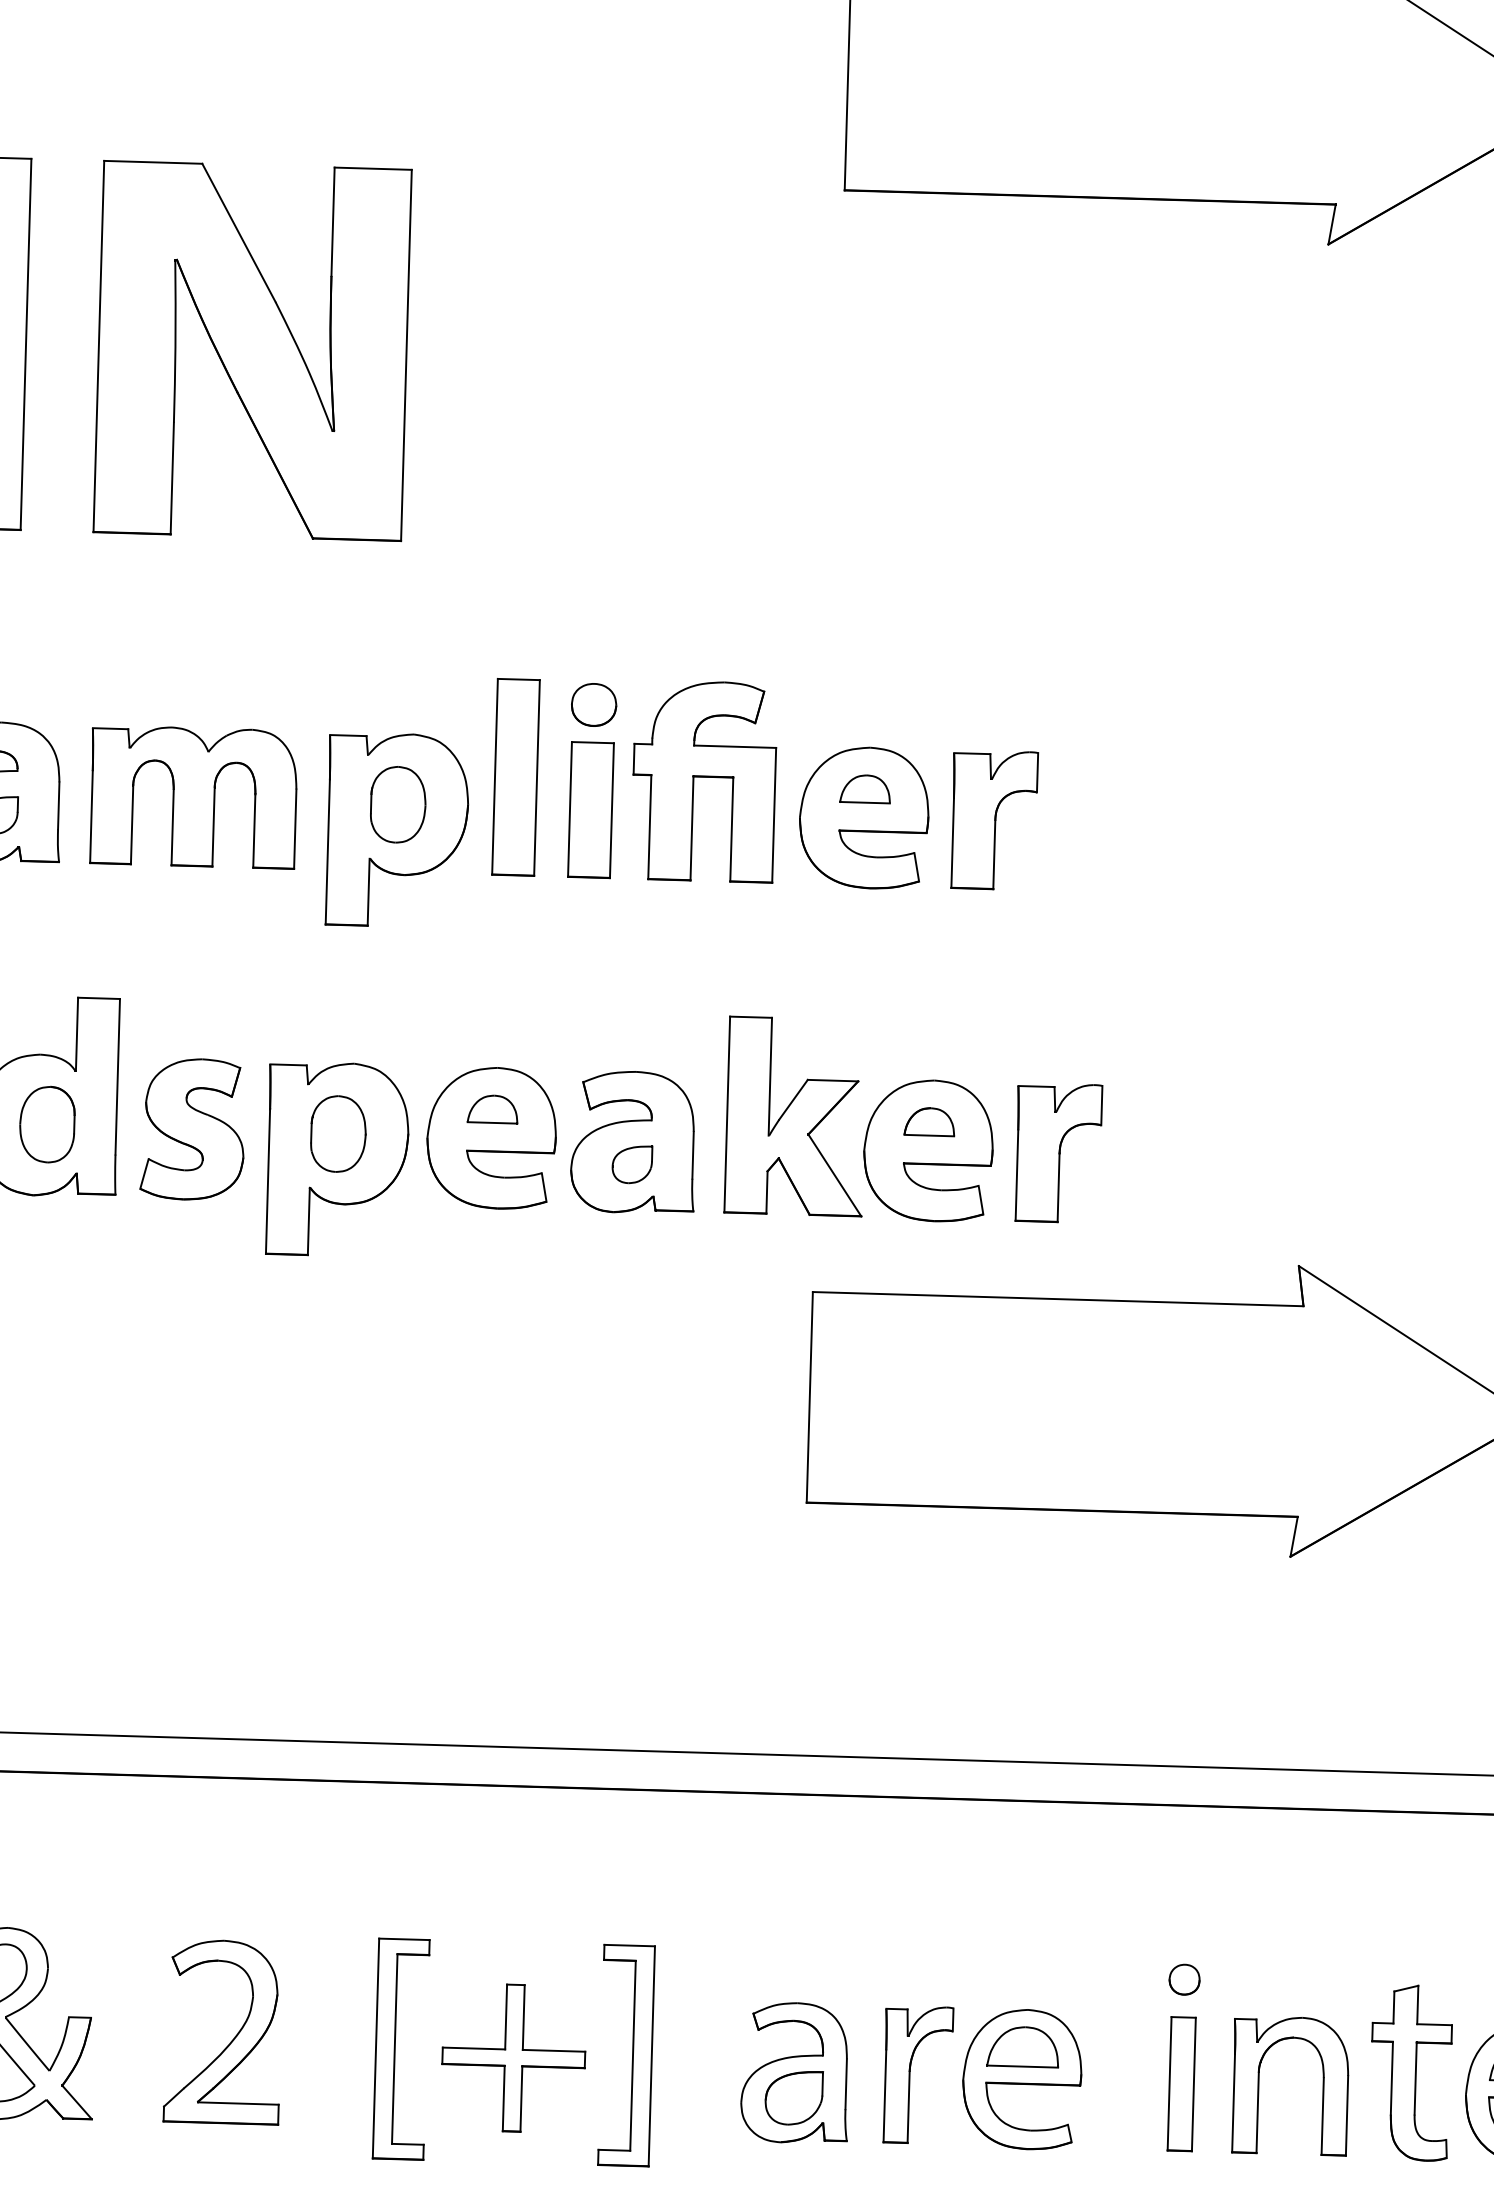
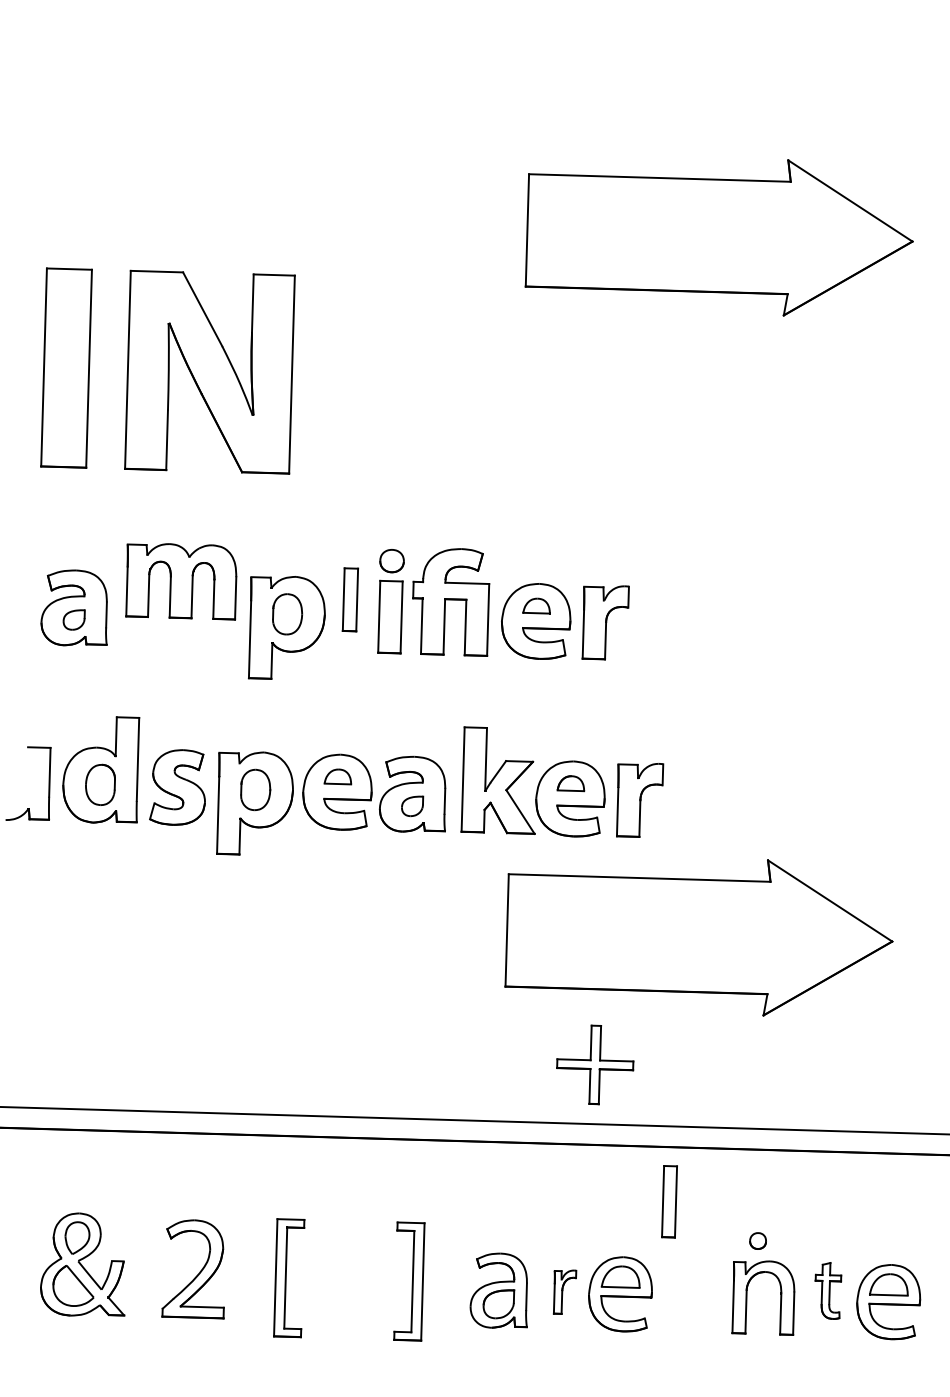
part: (516, 776) -> (350, 599), size x0.6
part: (193, 797) -> (181, 581), moved
part: (1183, 1978) -> (757, 1240), moved
part: (514, 2057) -> (595, 1064), moved
part: (1412, 2072) -> (828, 1290), size x0.6
part: (917, 2076) -> (564, 1292), size x0.6
part: (1181, 2083) -> (669, 1201), moved

